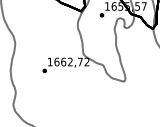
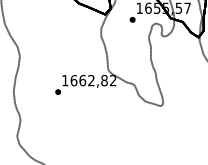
text: (80, 61) -> (104, 80), 1662,72 -> 1662,82

